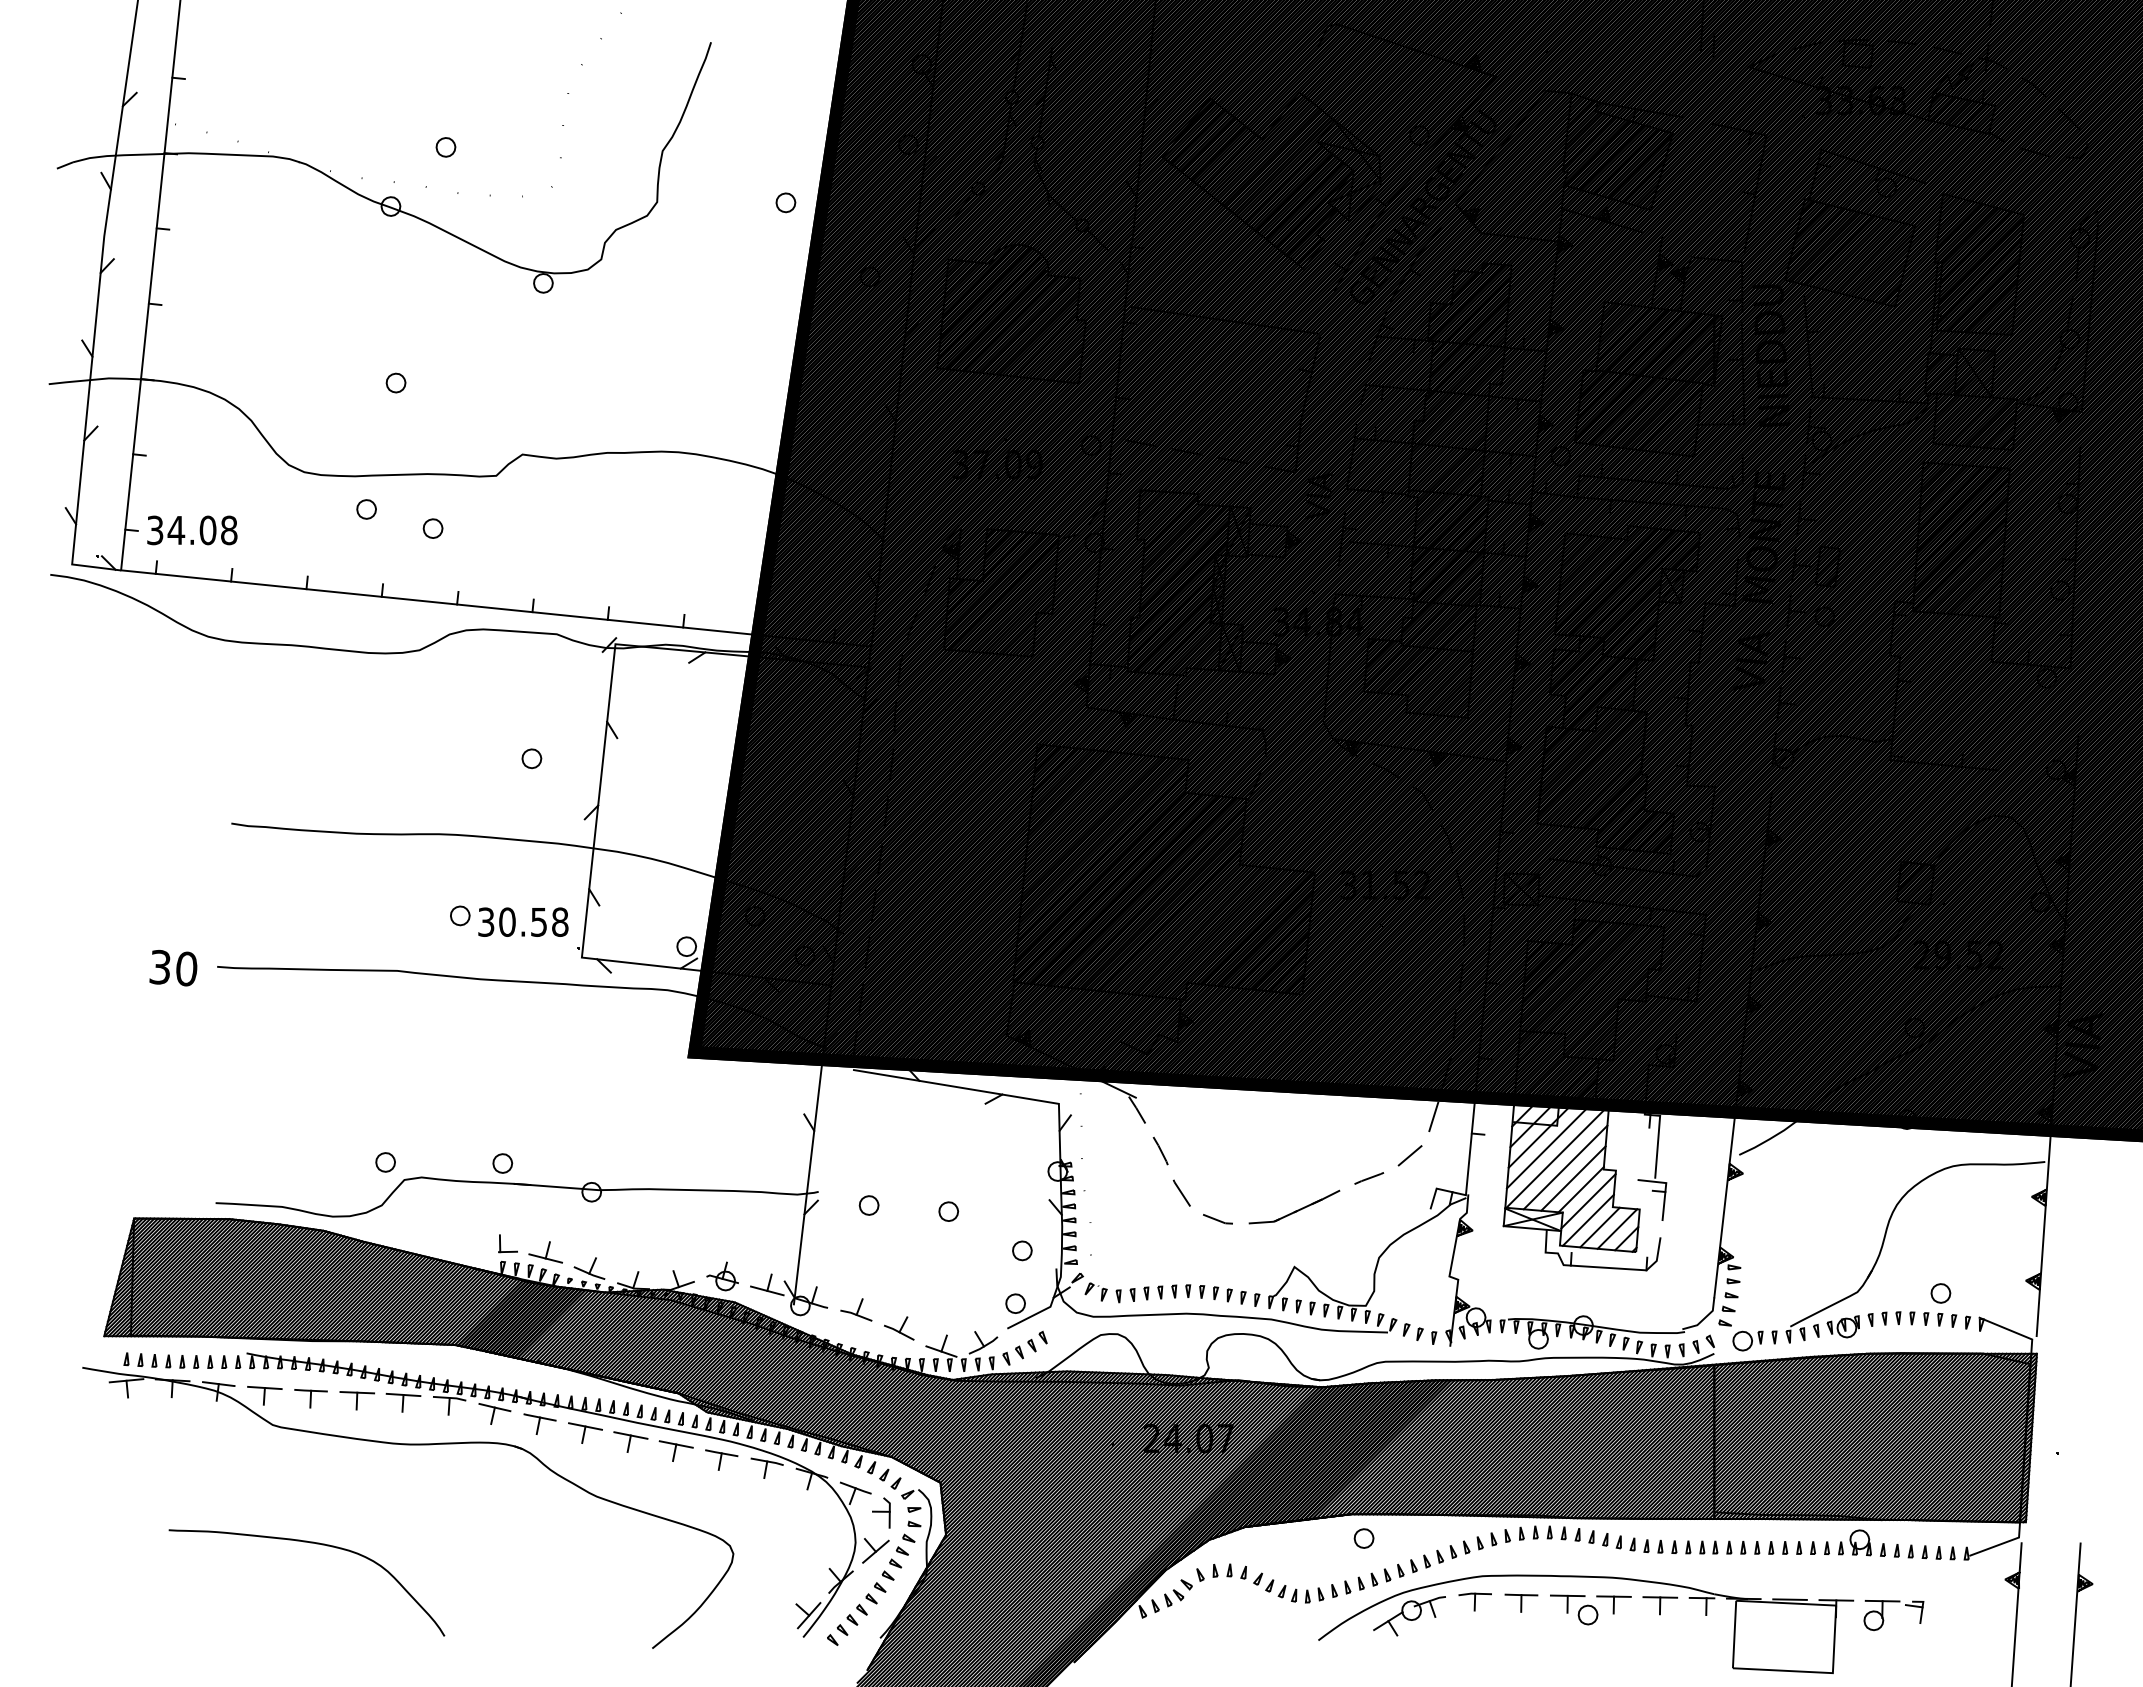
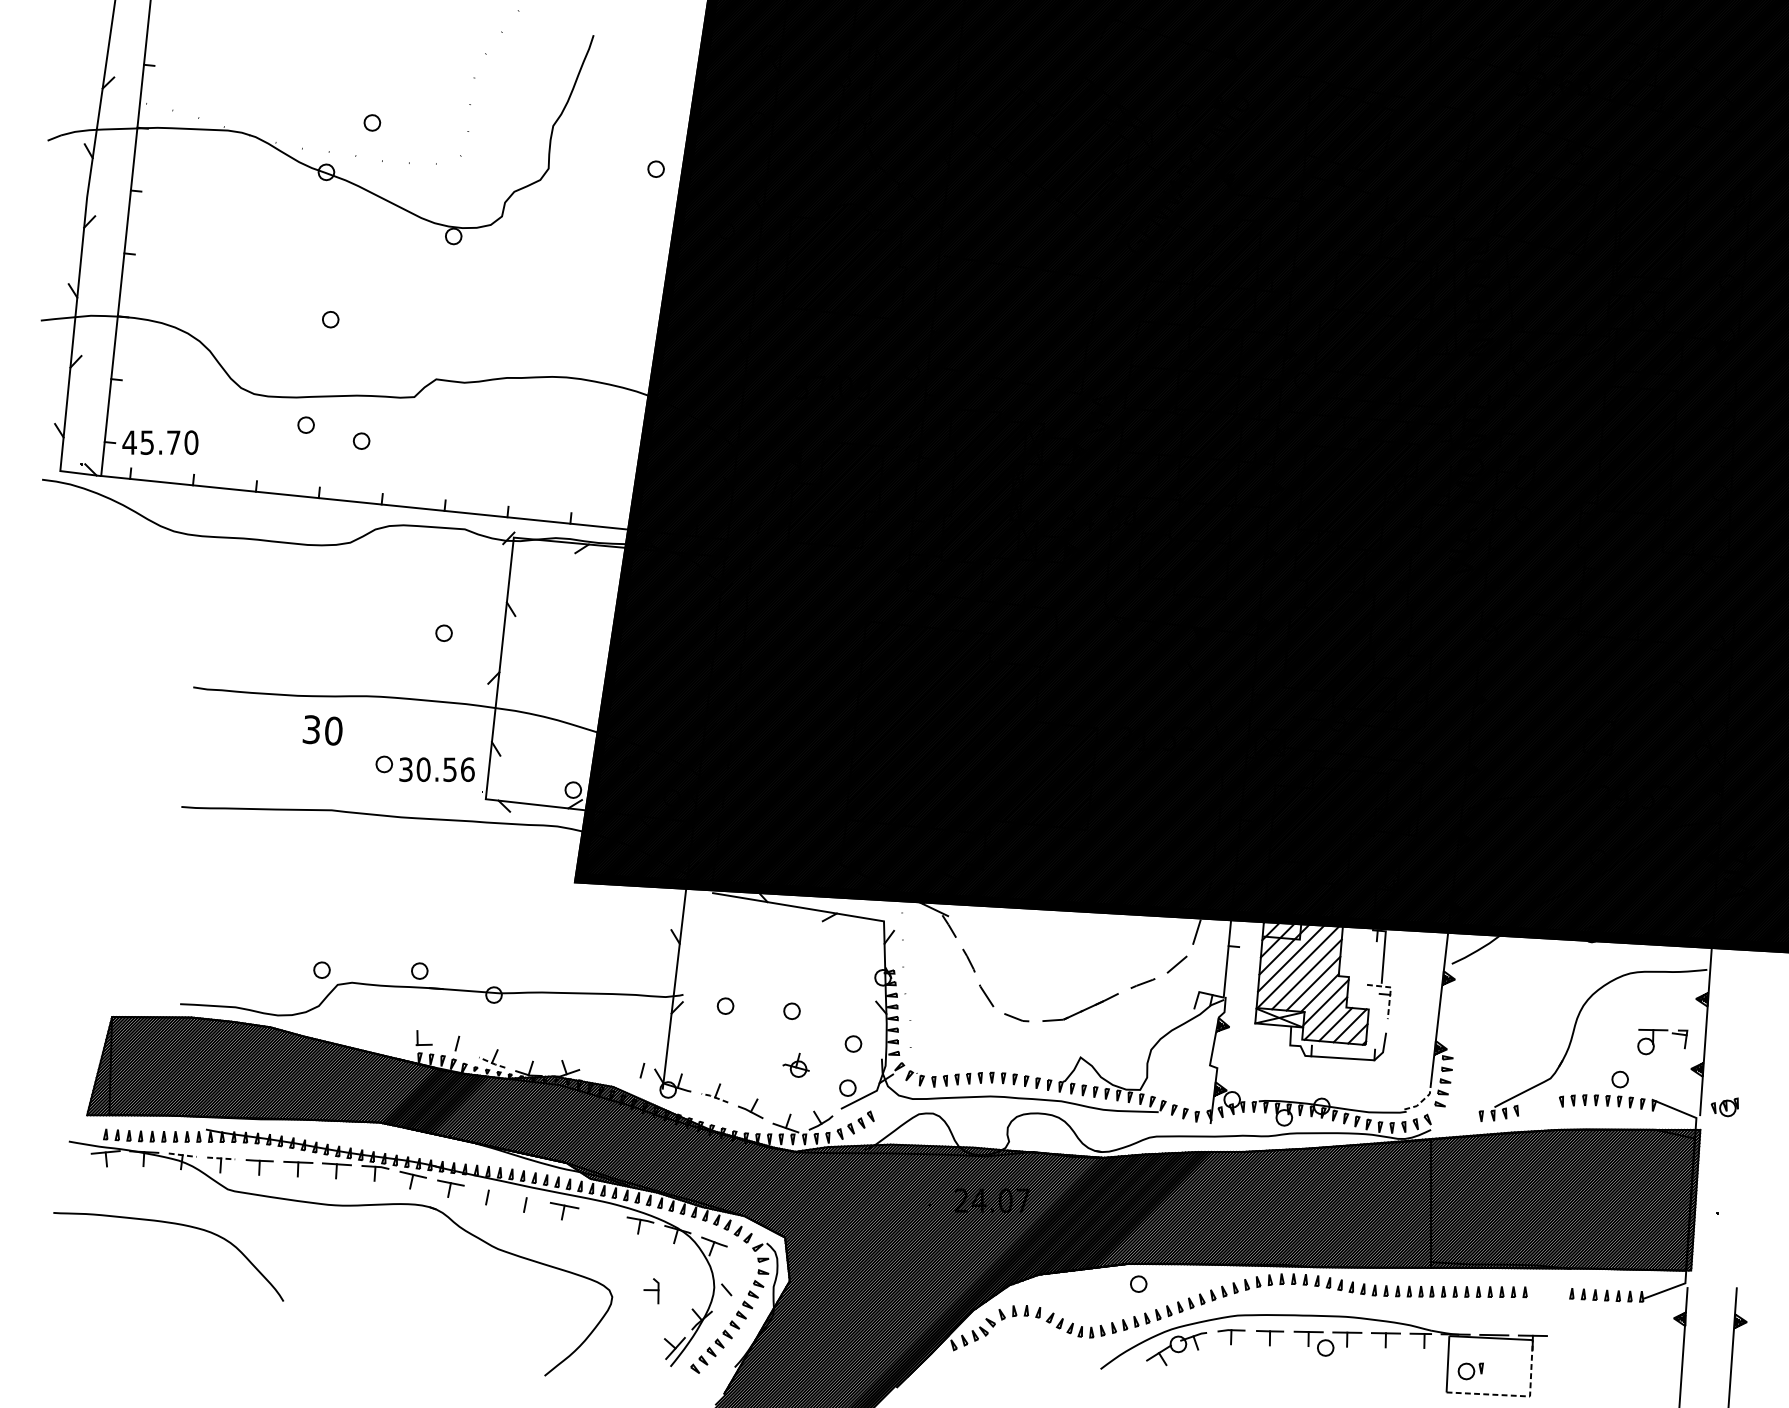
text: (191, 530) -> (159, 442), 34.08 -> 45.70
text: (560, 921) -> (467, 769), 30.58 -> 30.56
text: (173, 968) -> (322, 730), moved
line: (1665, 1187) -> (1390, 991), solid -> dashed
line: (545, 1258) -> (455, 1050), removed
line: (589, 1273) -> (492, 1062), solid -> dashed
part: (722, 1276) -> (796, 1065), moved
line: (767, 1290) -> (640, 1077), removed
line: (855, 1314) -> (714, 1097), solid -> dashed
line: (1704, 1318) -> (1422, 1100), solid -> dashed
part: (1842, 1326) -> (1724, 1107), moved
part: (1747, 1340) -> (1470, 1370), moved
line: (219, 1384) -> (183, 1155), solid -> dashed
line: (264, 1387) -> (220, 1158), solid -> dashed
line: (585, 1426) -> (488, 1190), removed
line: (630, 1435) -> (526, 1198), removed
part: (721, 1459) -> (602, 1218), removed
part: (881, 1512) -> (651, 1290), moved
part: (1854, 1542) -> (1548, 1287), removed
curve: (310, 1543) -> (171, 1224), moved
line: (875, 1551) -> (730, 1294), removed
part: (1883, 1615) -> (1654, 1042), moved
line: (1817, 1672) -> (1517, 1395), solid -> dashed

